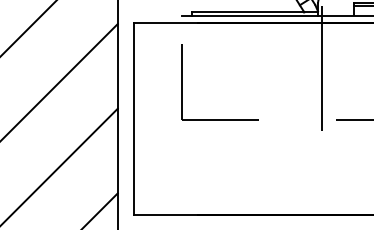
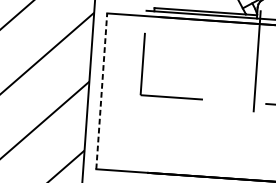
line: (134, 118) -> (101, 91), solid -> dashed

